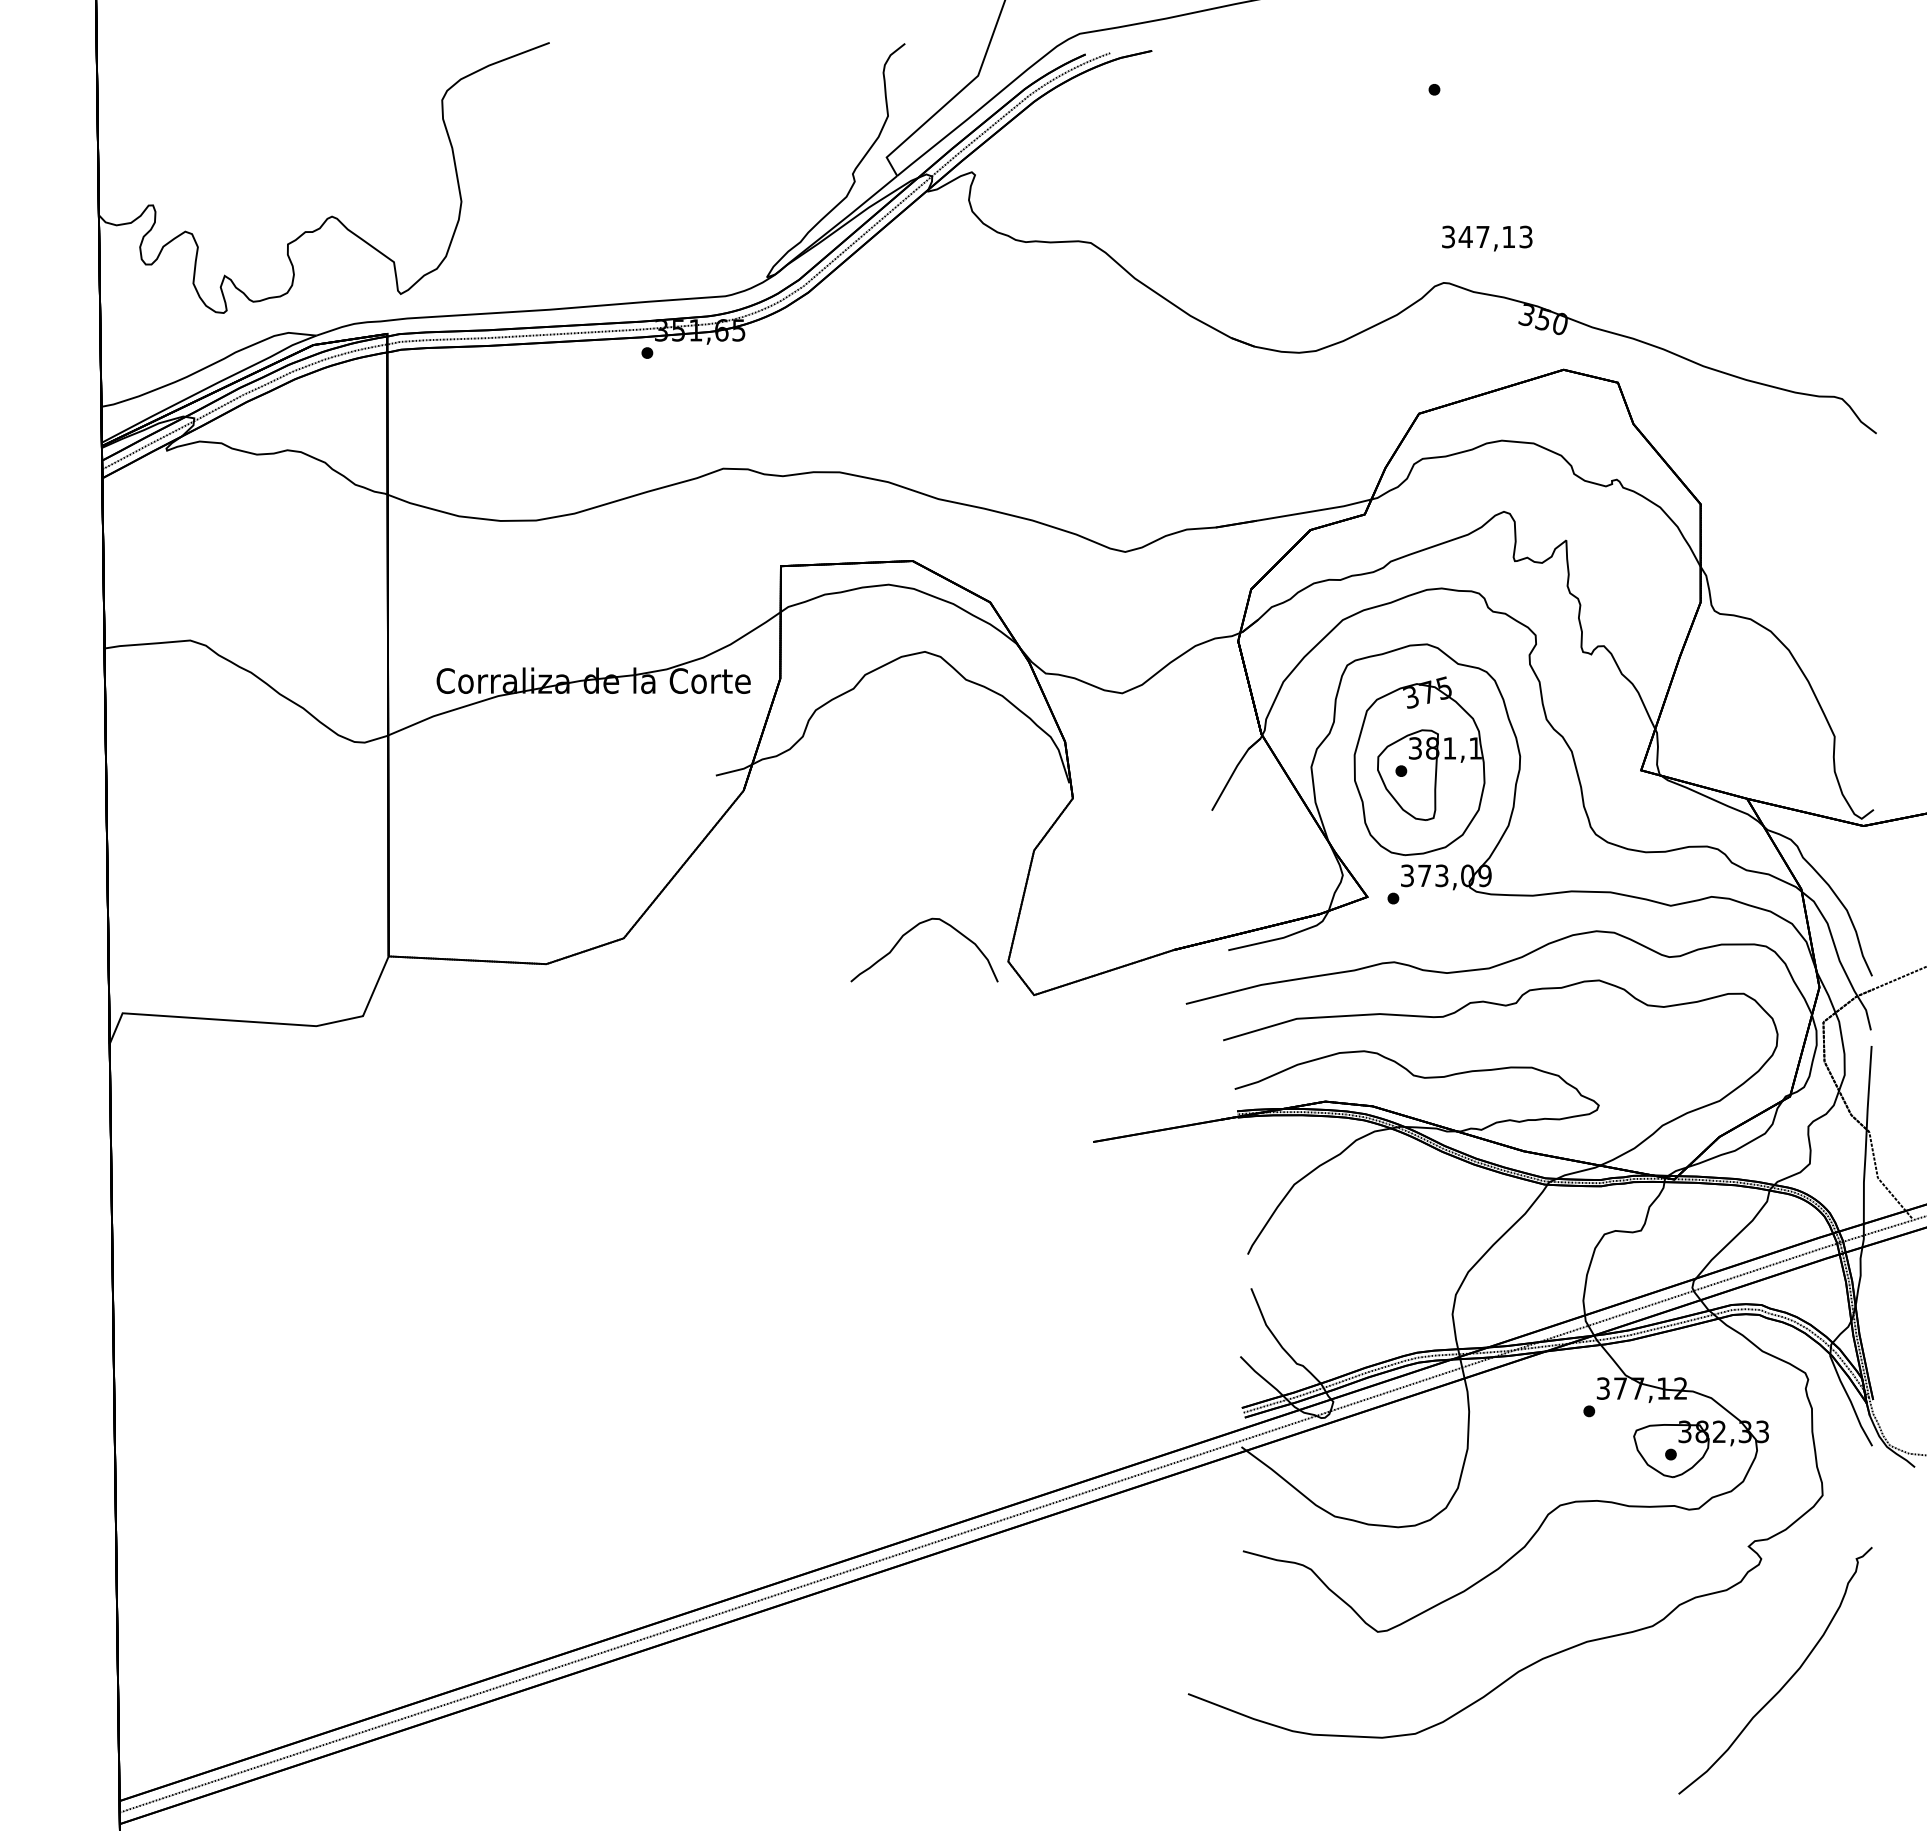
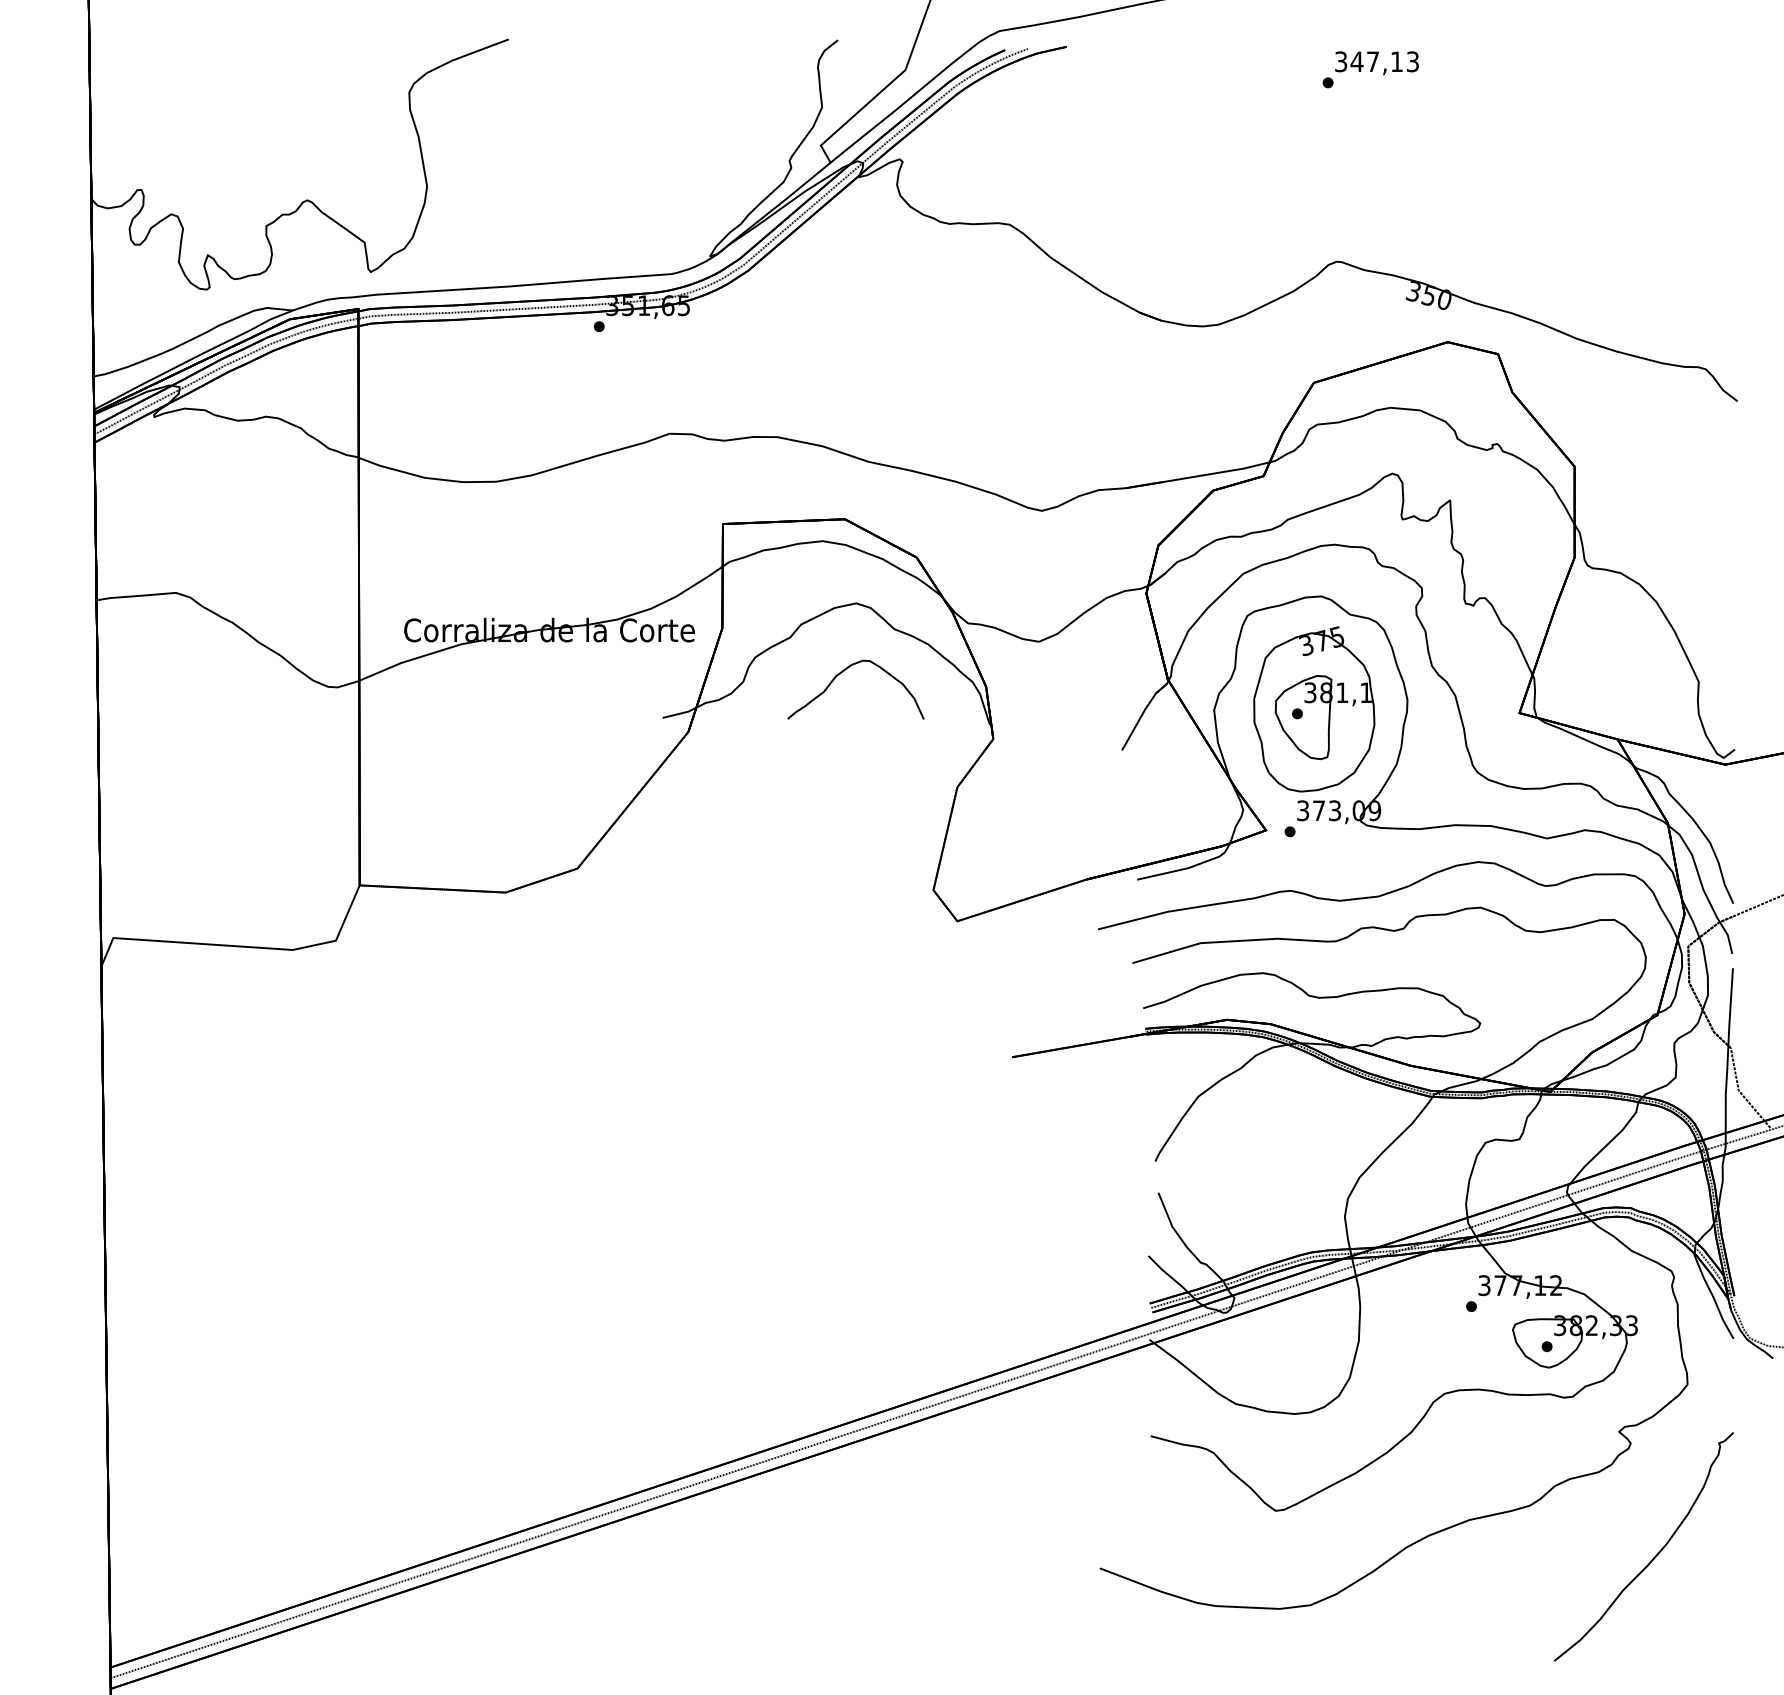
text: (1487, 238) -> (1377, 63), moved
part: (909, 932) -> (841, 673), moved

